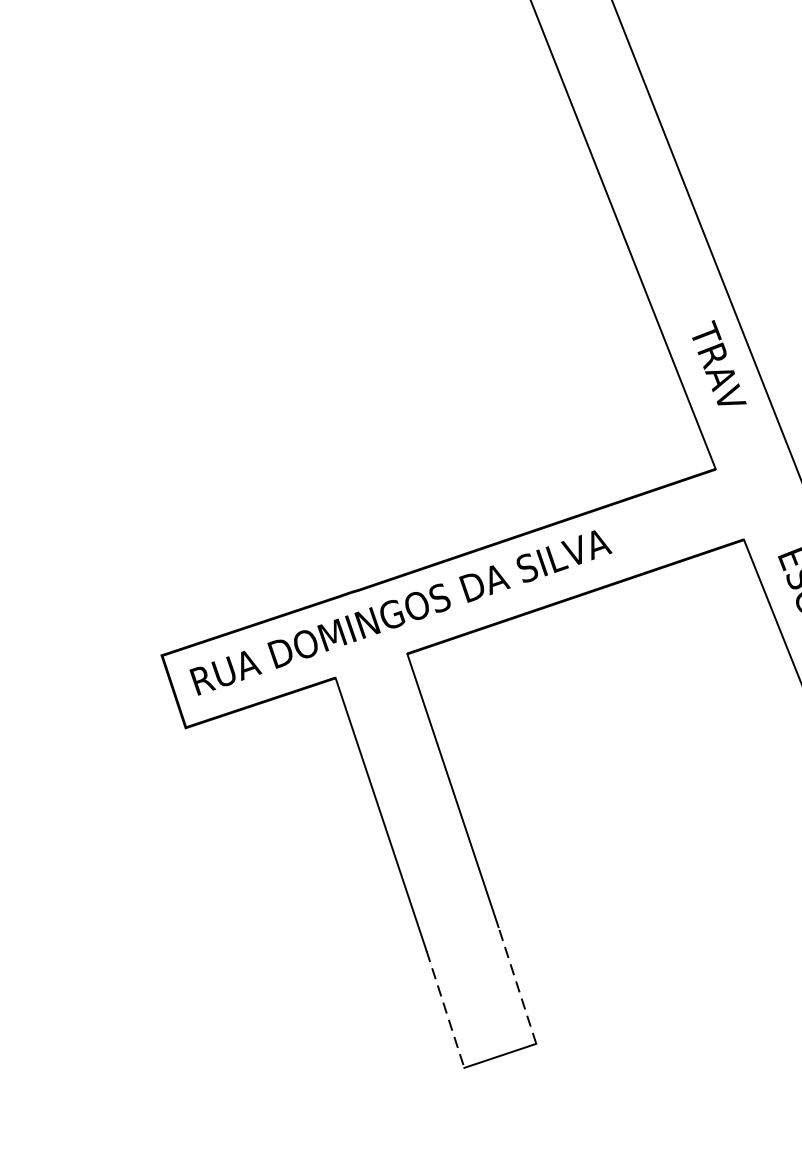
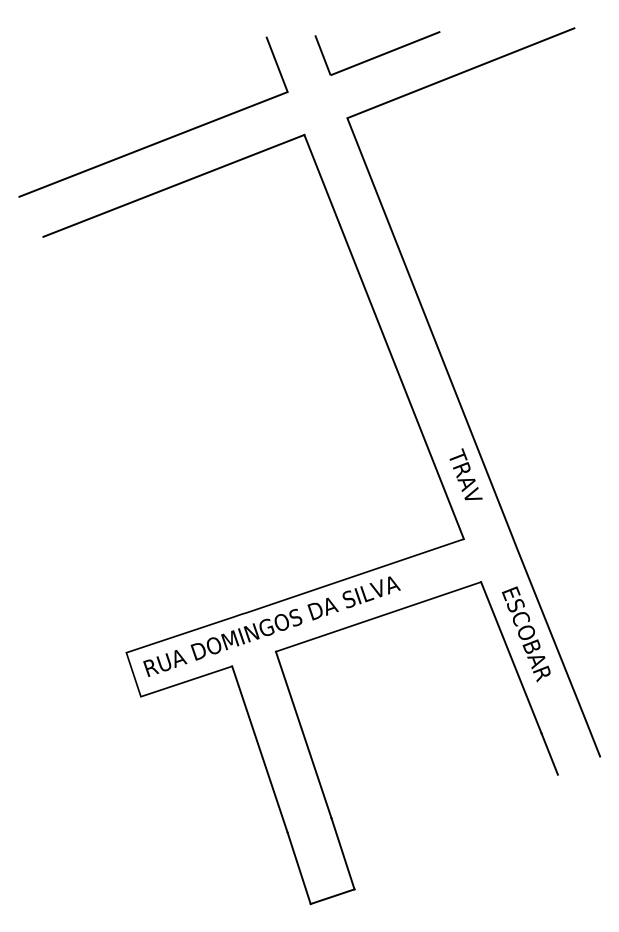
line: (516, 984) -> (342, 853), dashed -> solid
line: (446, 1009) -> (299, 868), dashed -> solid

